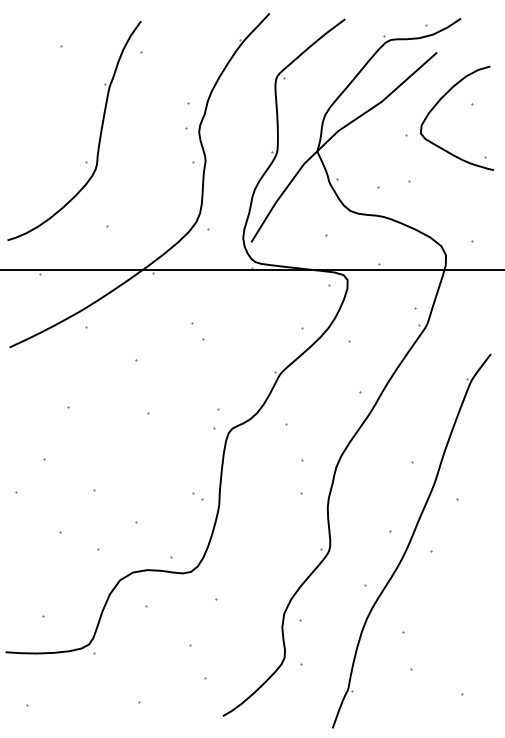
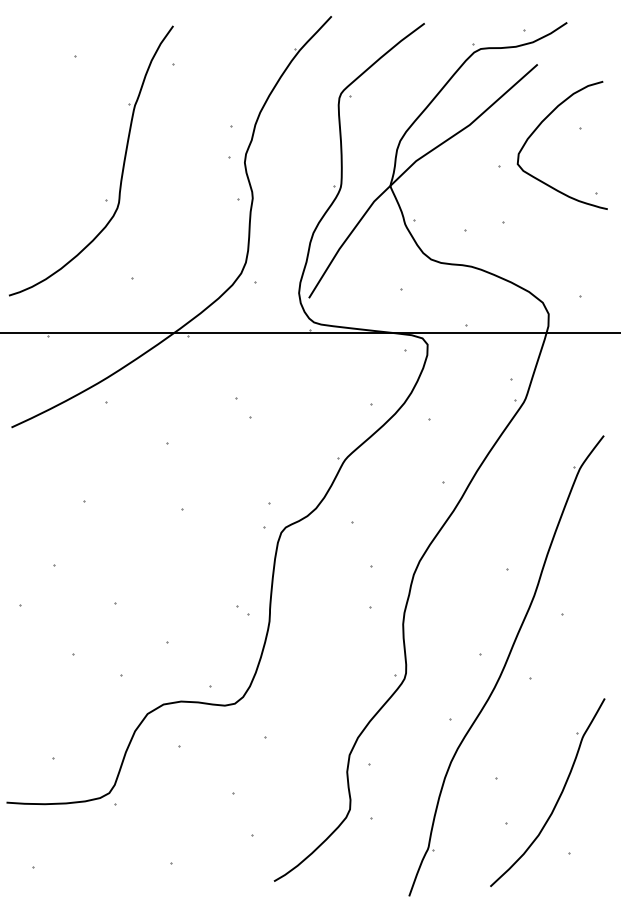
part: (453, 648) -> (558, 797), added

